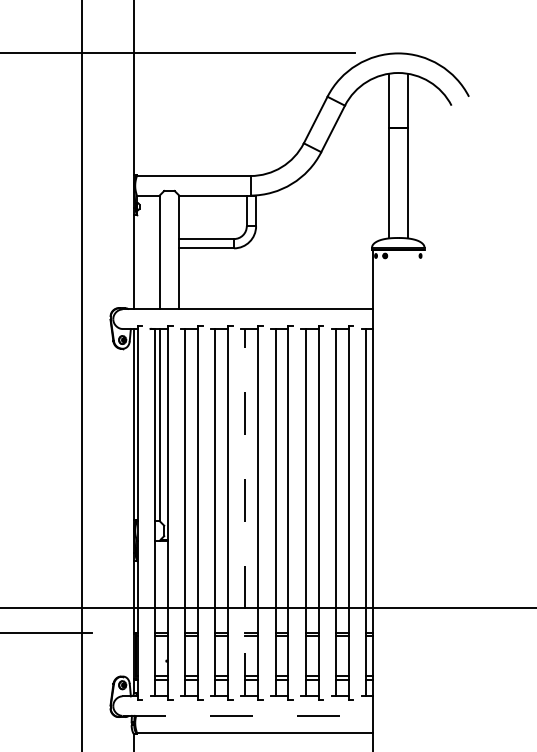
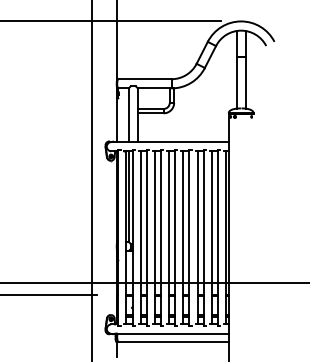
line: (246, 511) -> (169, 237), dashed -> solid
line: (248, 715) -> (170, 333), dashed -> solid

